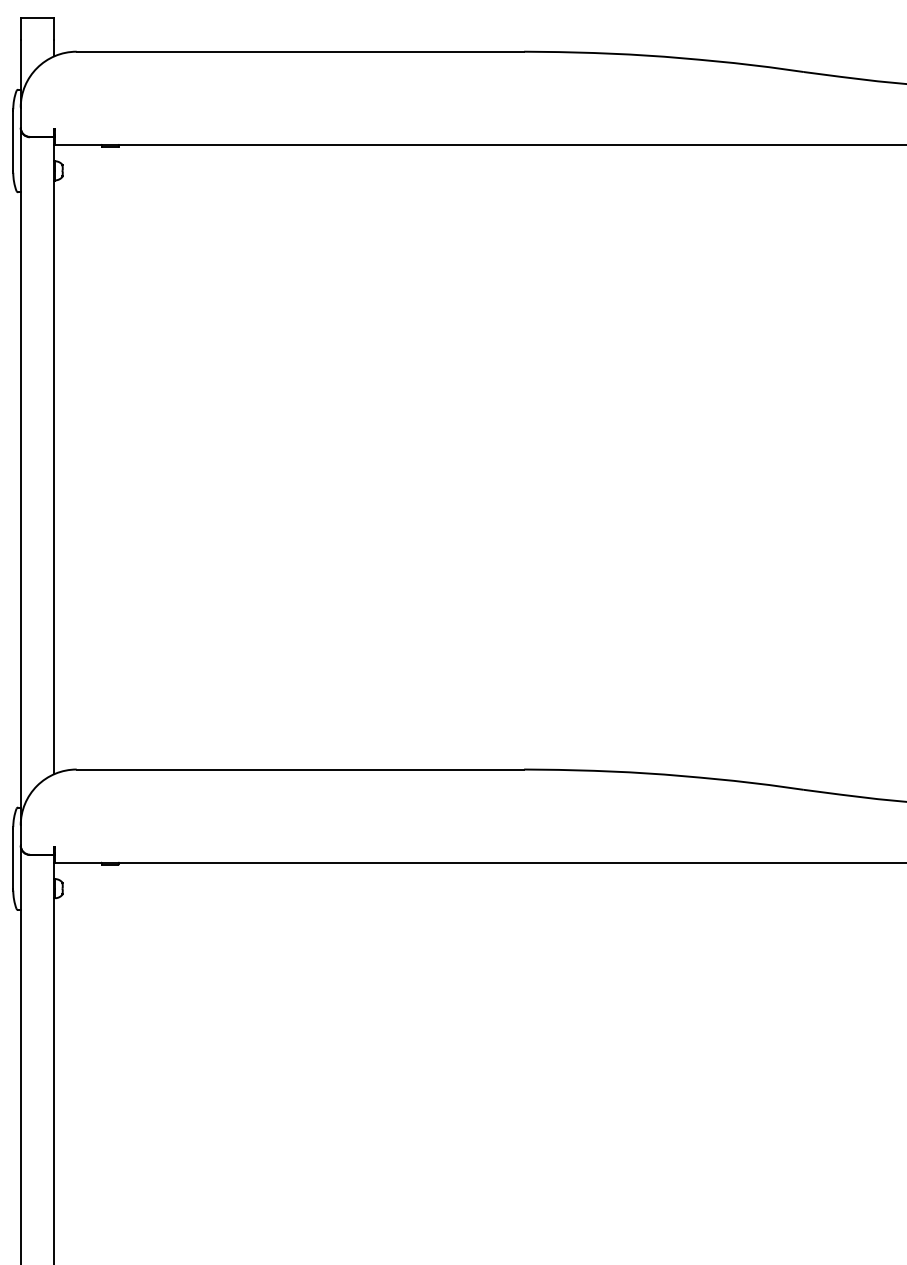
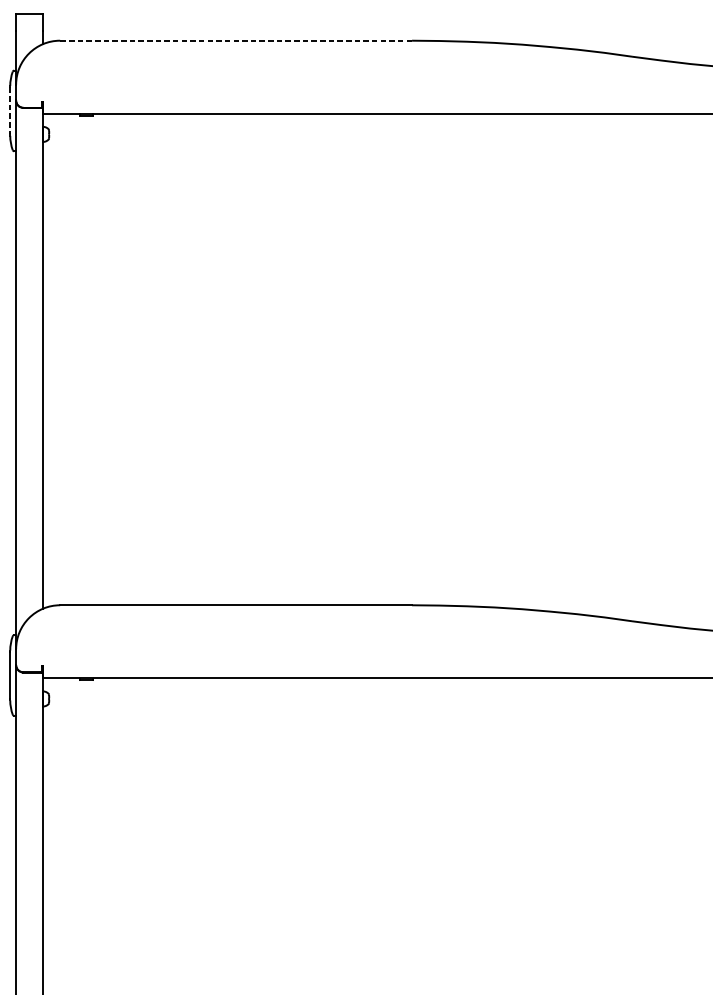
line: (300, 51) -> (236, 40), solid -> dashed
line: (13, 141) -> (10, 111), solid -> dashed

